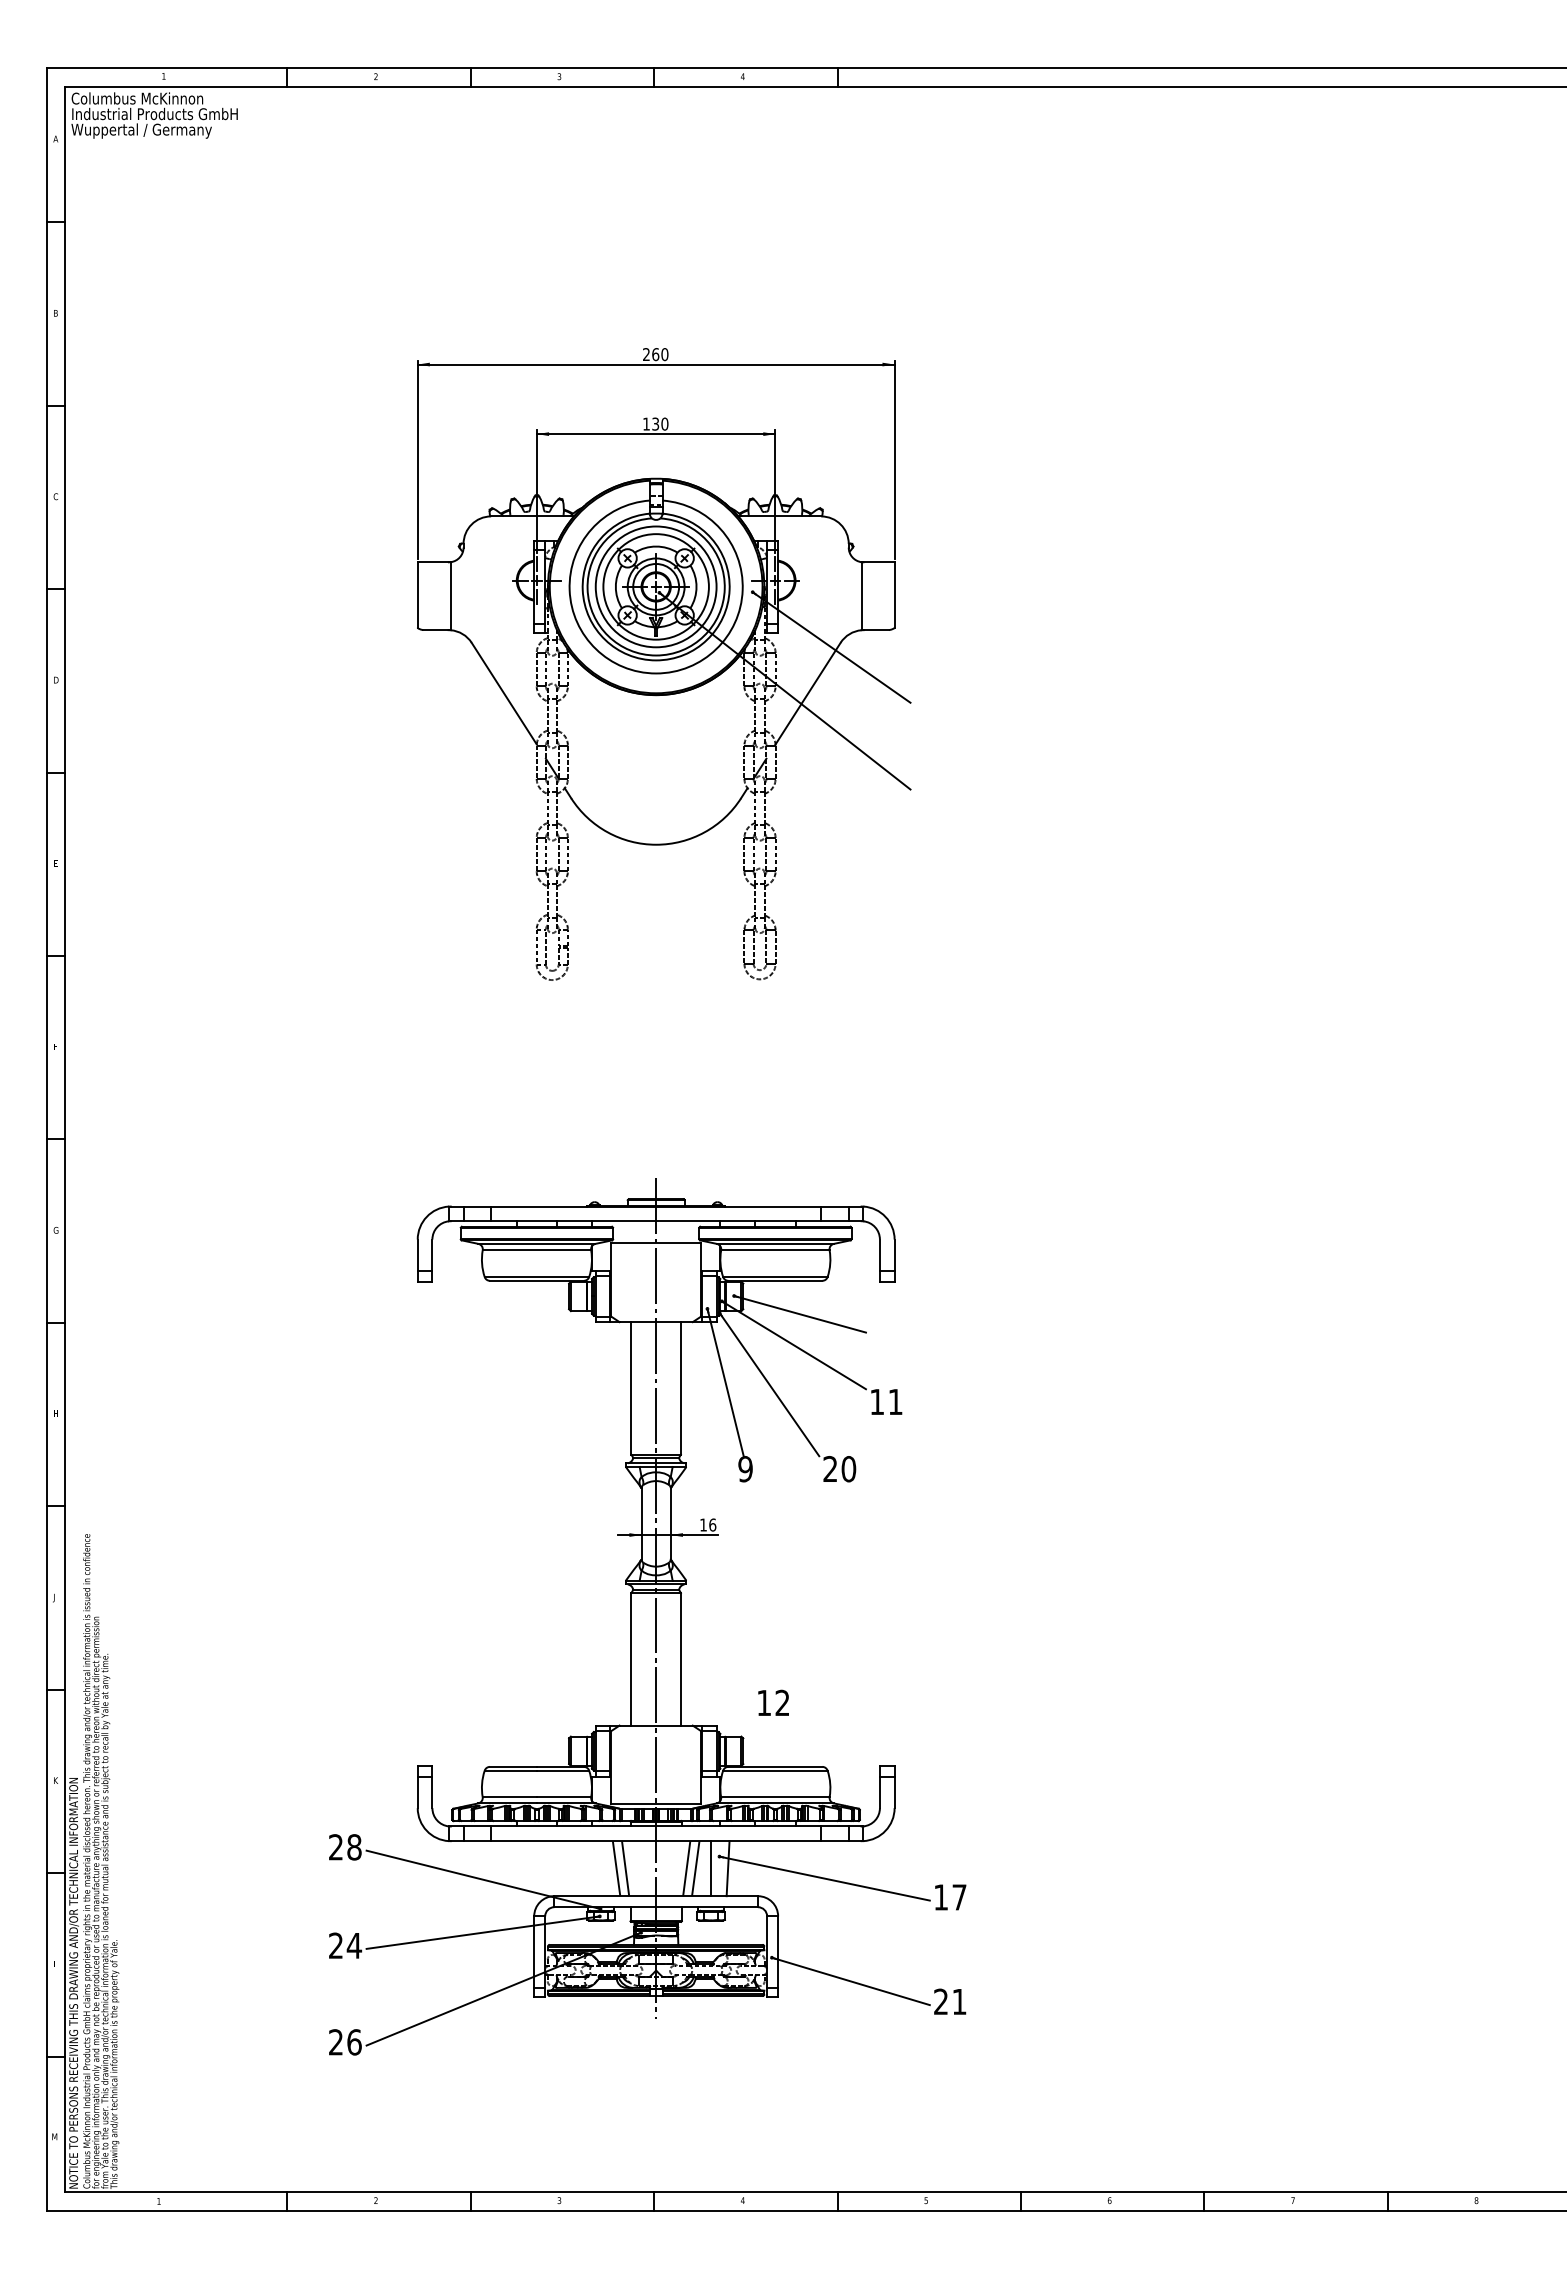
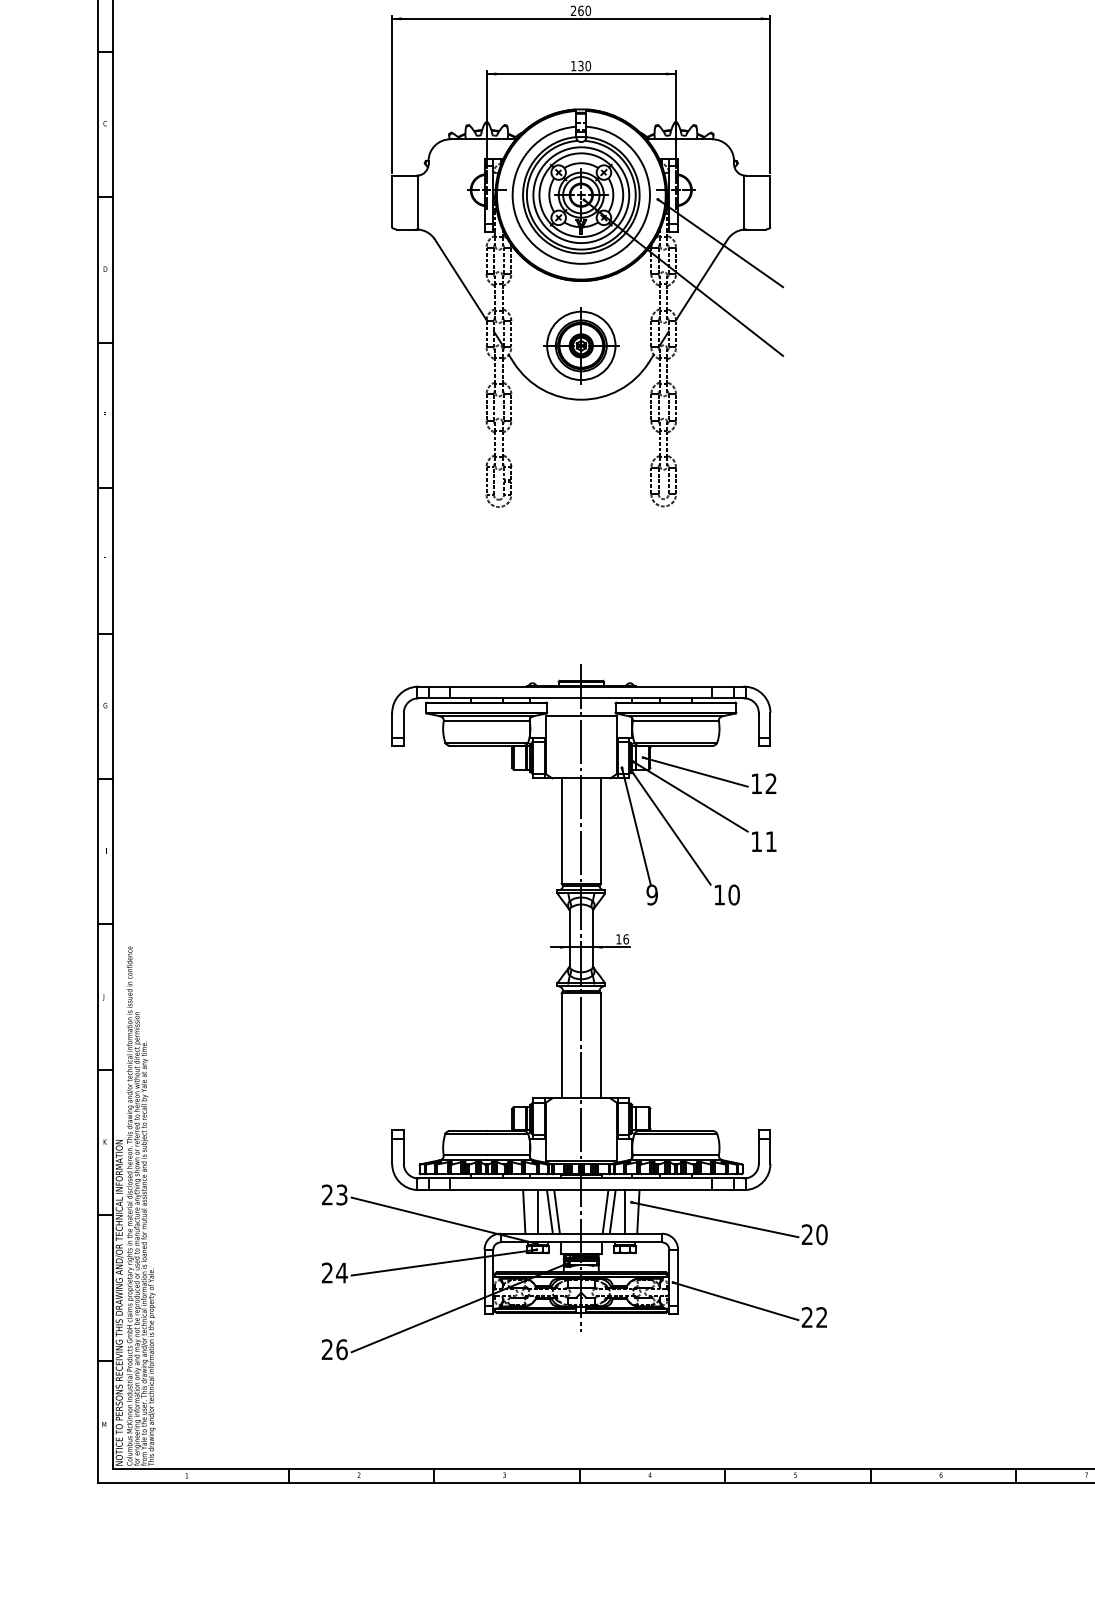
part: (655, 776) -> (580, 345), added
text: (830, 1468) -> (719, 894), 20 -> 10
text: (773, 1702) -> (764, 783), moved
text: (354, 1847) -> (342, 1195), 28 -> 23
line: (583, 1868) -> (523, 1211), added
line: (601, 1868) -> (537, 1211), added
text: (950, 1897) -> (814, 1234), 17 -> 20
text: (959, 2001) -> (821, 1317), 21 -> 22

